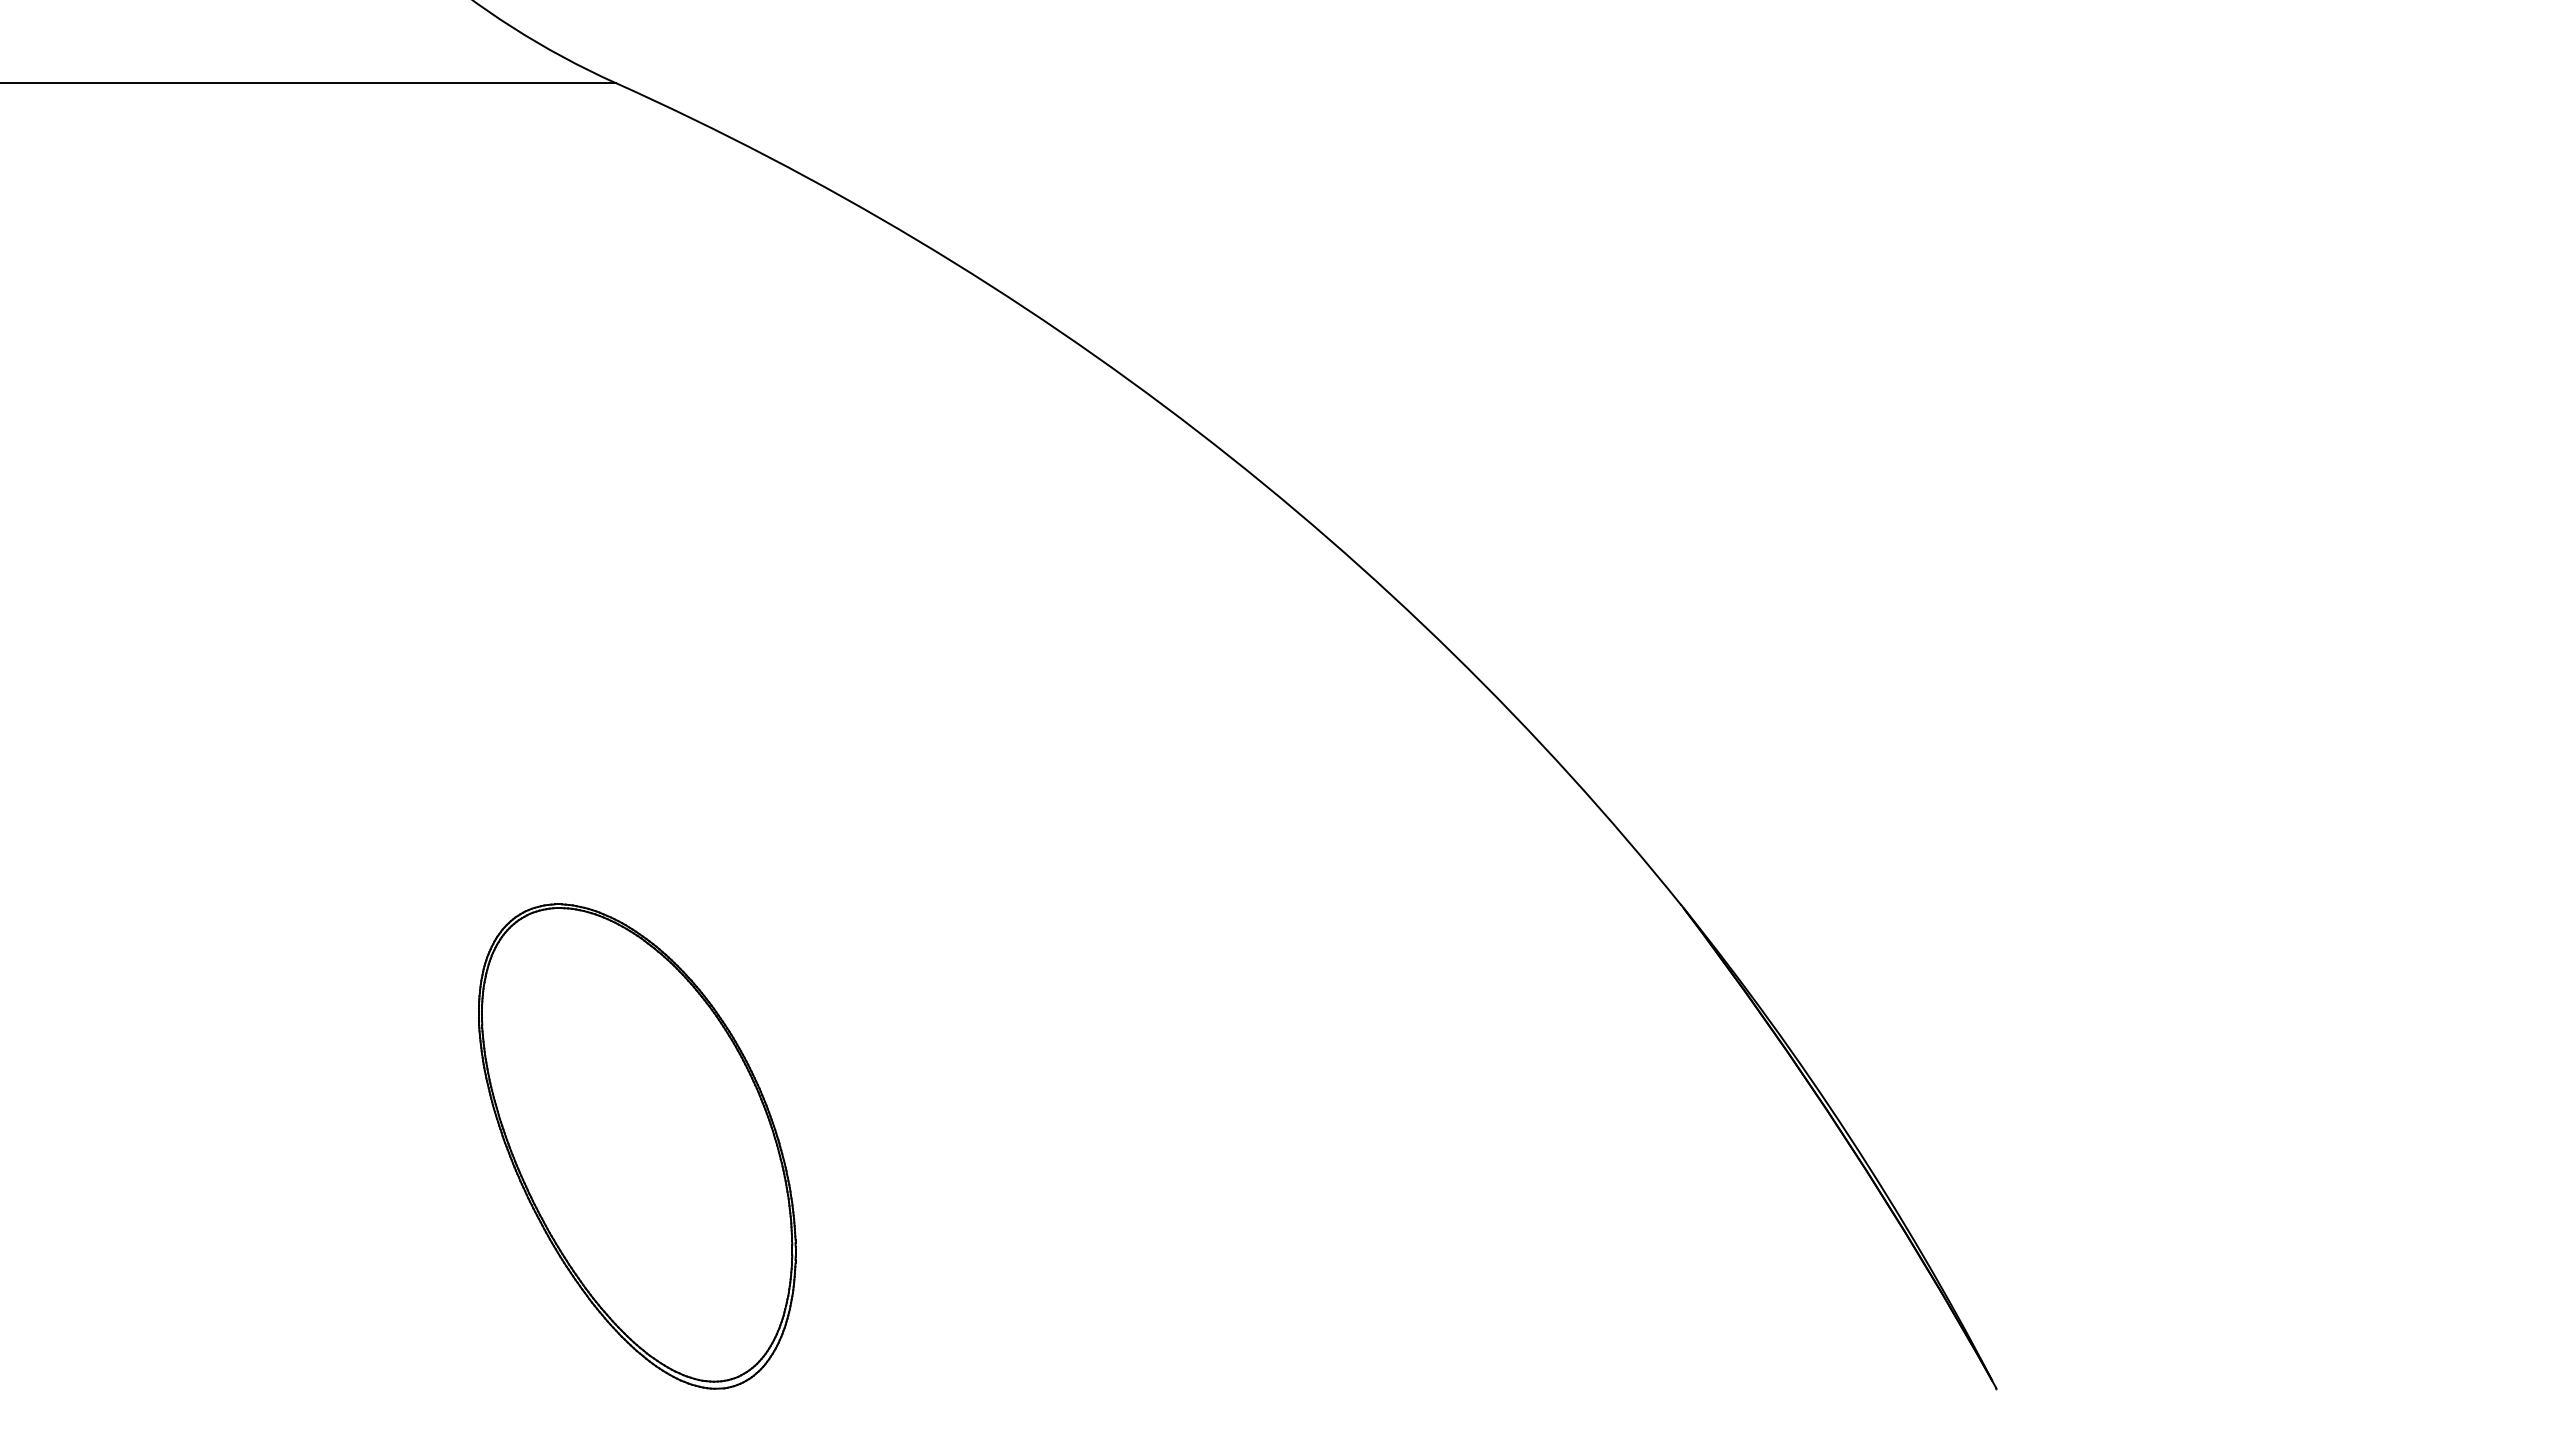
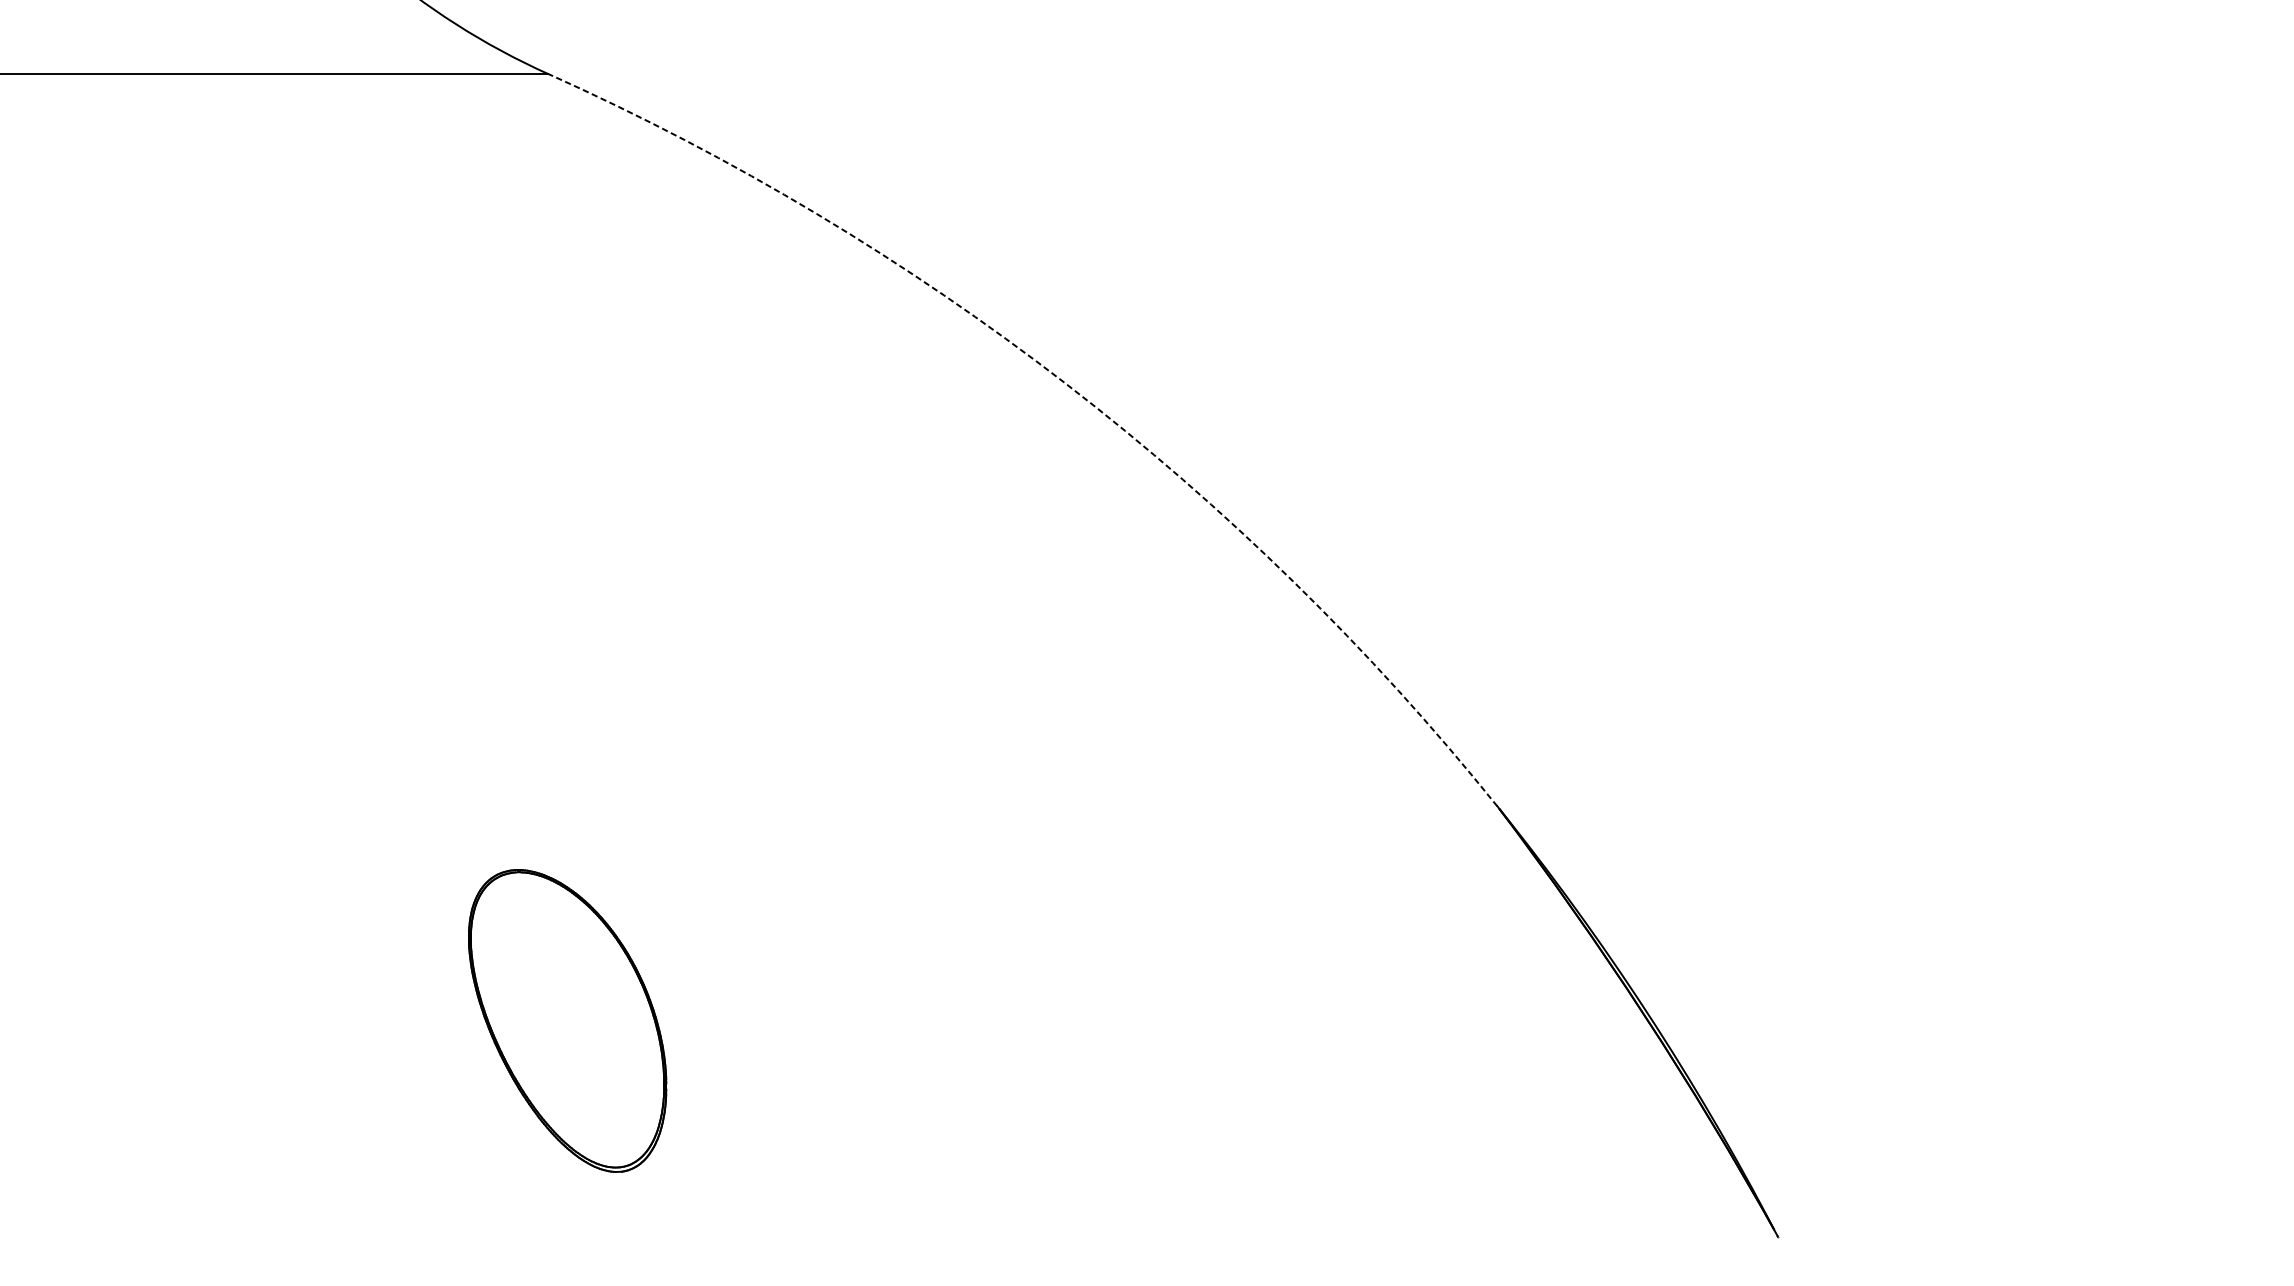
arc: (1197, 431) -> (1066, 384), solid -> dashed
part: (637, 1146) -> (567, 1020), size x0.7

